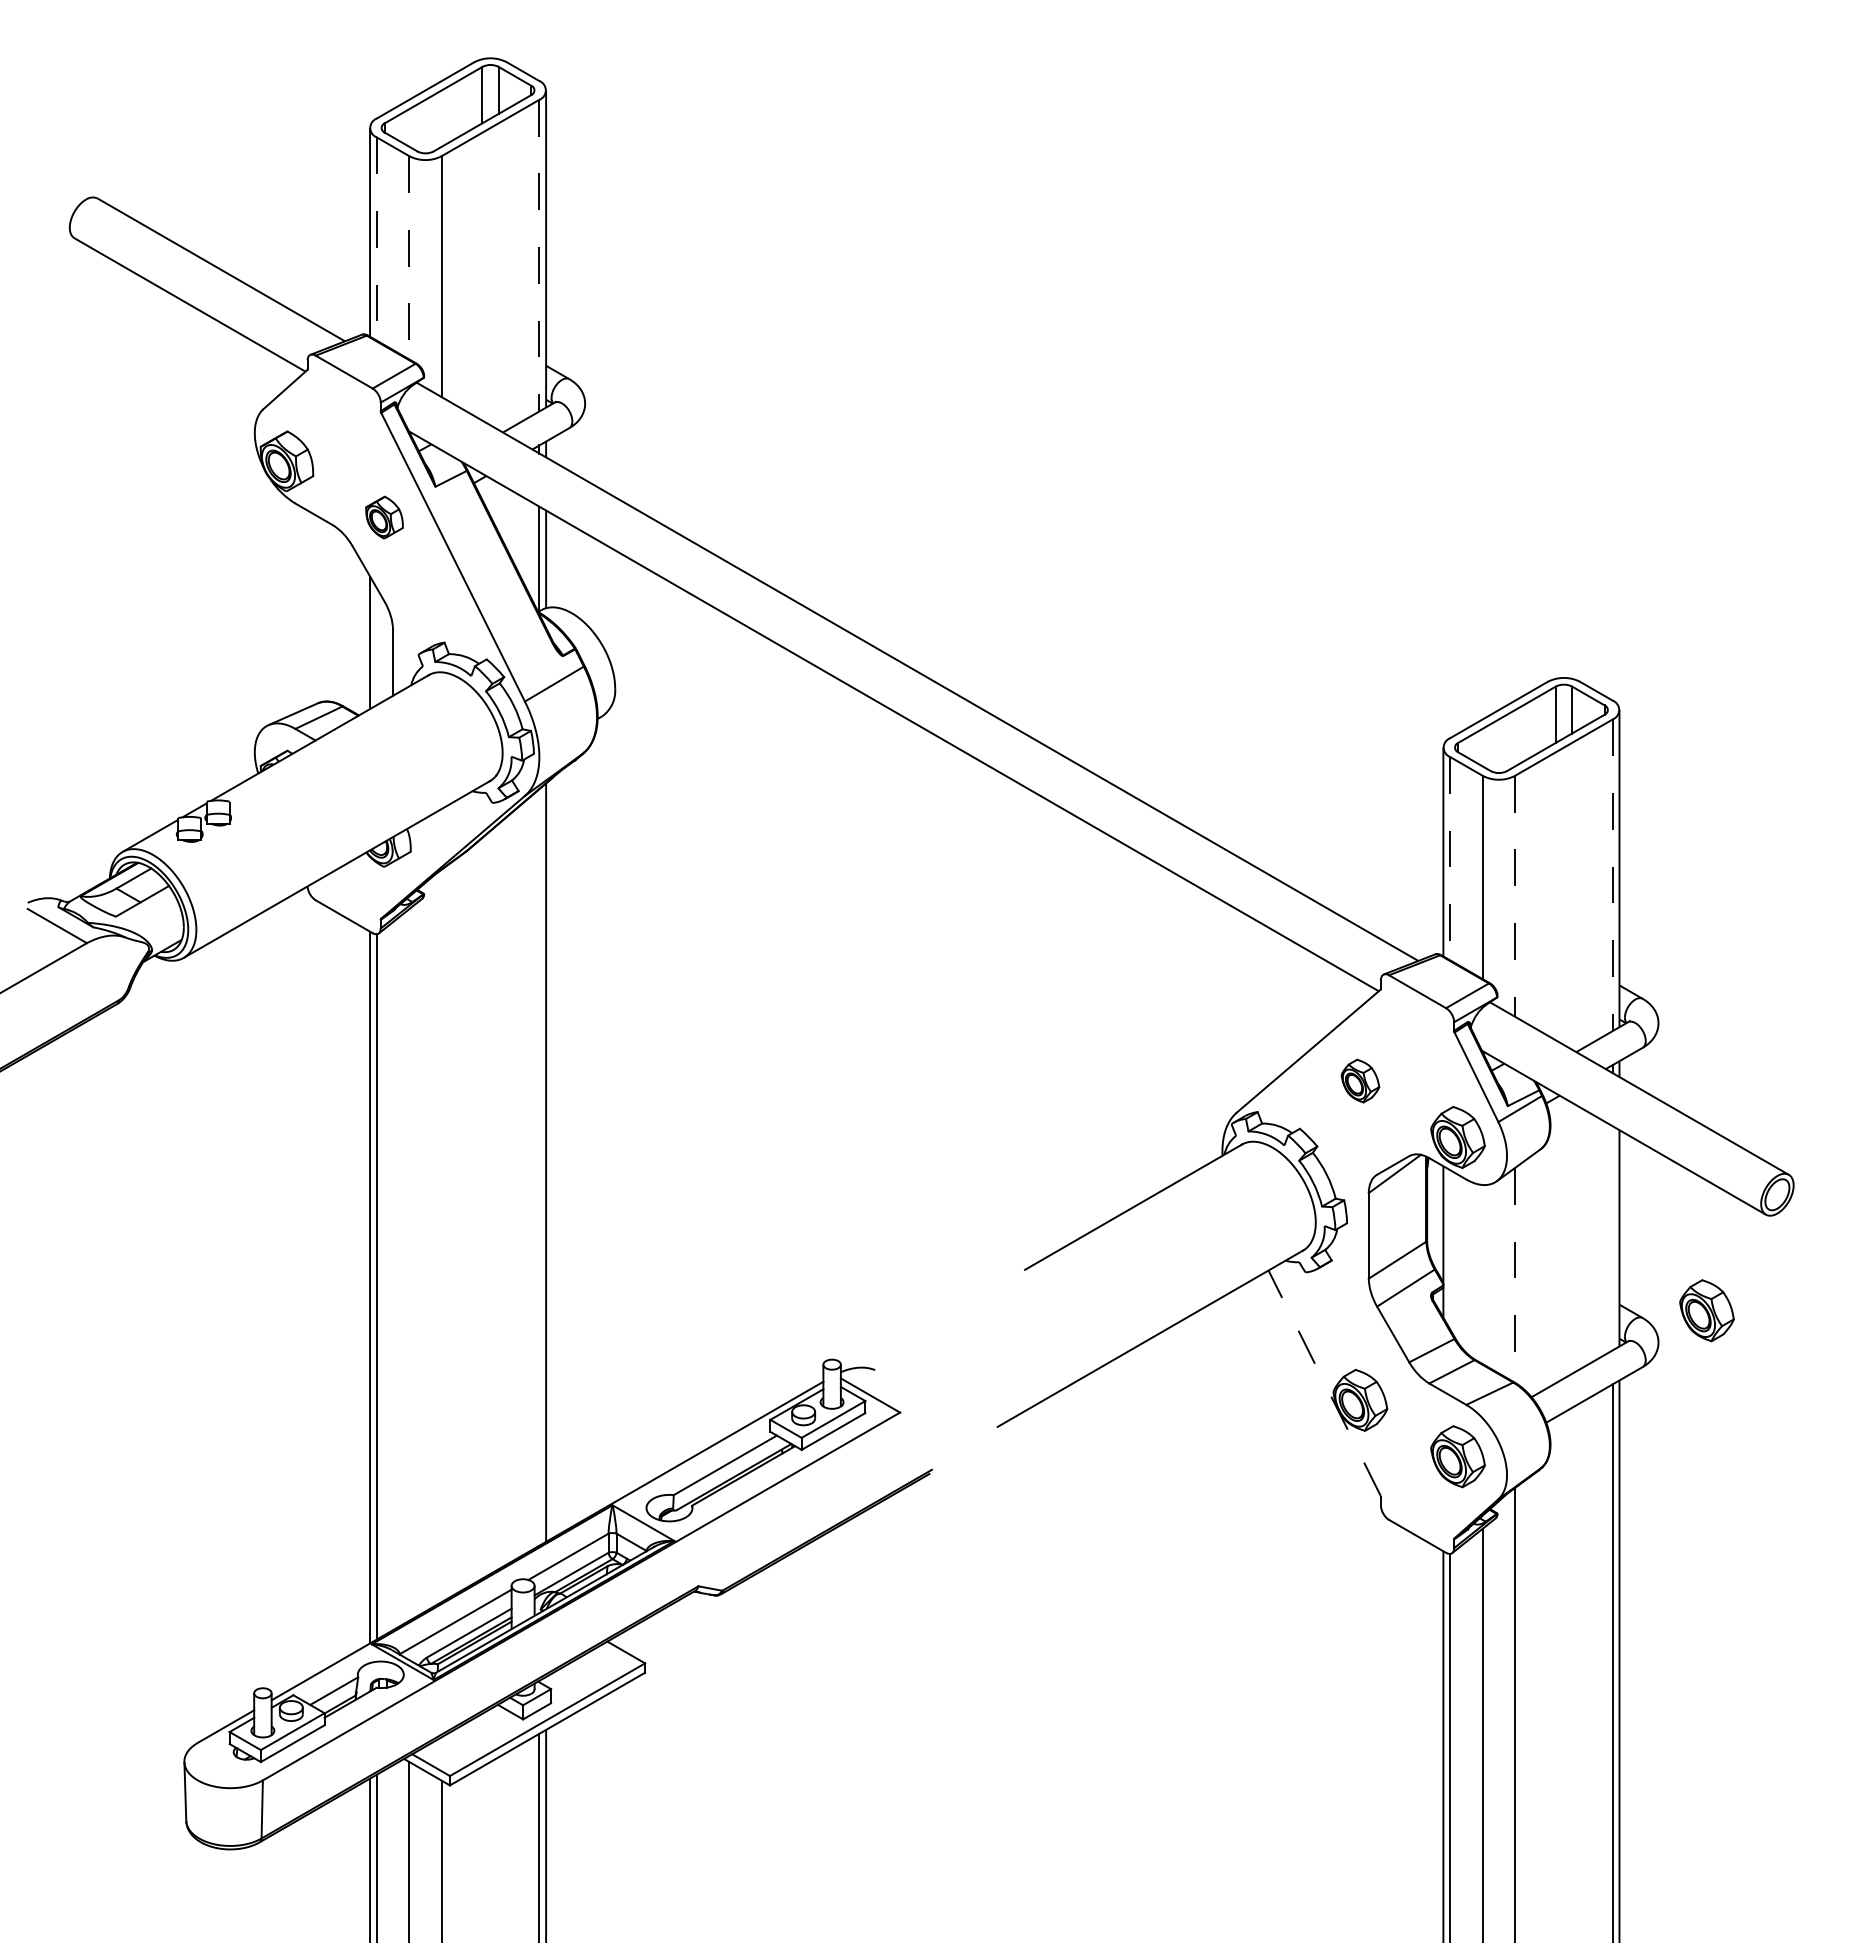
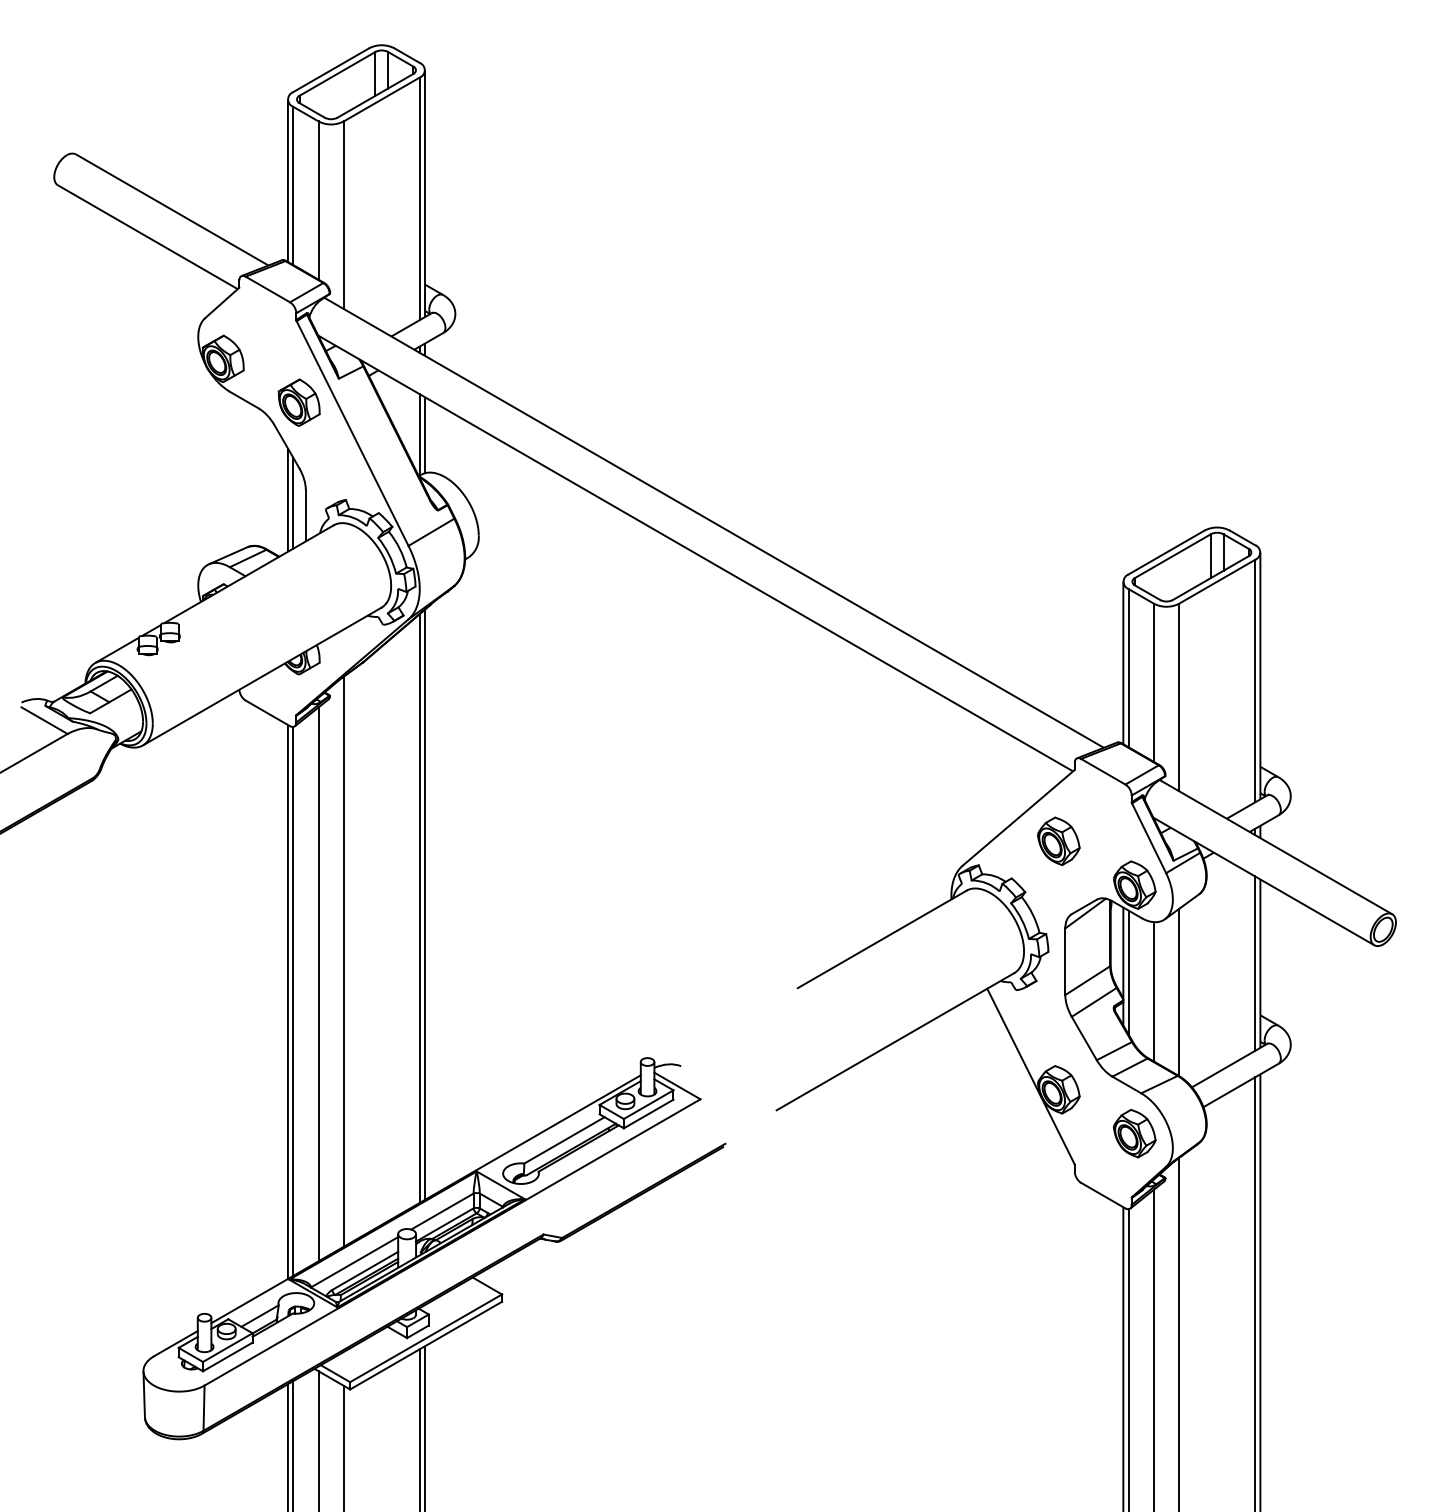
line: (376, 239) -> (292, 186), dashed -> solid
line: (539, 255) -> (419, 198), dashed -> solid
line: (409, 257) -> (318, 200), dashed -> solid
part: (384, 517) -> (299, 402), size x1.43
line: (376, 646) -> (292, 503), added
line: (1450, 858) -> (1128, 668), dashed -> solid
line: (1612, 875) -> (1254, 681), dashed -> solid
line: (1515, 896) -> (1179, 697), dashed -> solid
part: (1360, 1080) -> (1058, 840), size x1.43
line: (539, 1167) -> (419, 908), added
line: (441, 1235) -> (343, 961), added
line: (1612, 1238) -> (1254, 963), added
line: (1450, 1249) -> (1128, 972), added
line: (409, 1264) -> (318, 984), added
line: (1482, 1274) -> (1153, 991), added
line: (1515, 1275) -> (1179, 992), dashed -> solid
part: (1706, 1310) -> (1328, 1019), removed
line: (1324, 1383) -> (1030, 1076), dashed -> solid

